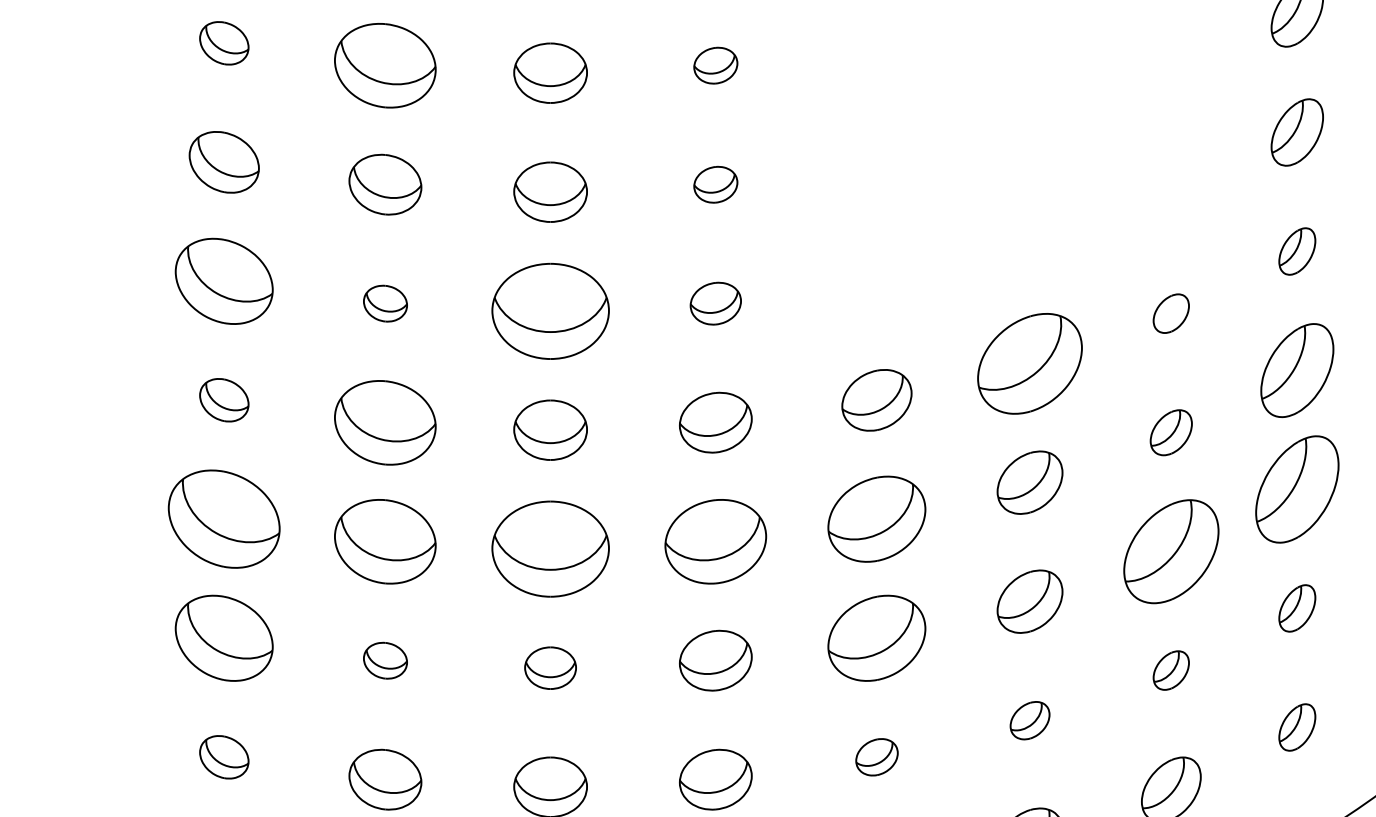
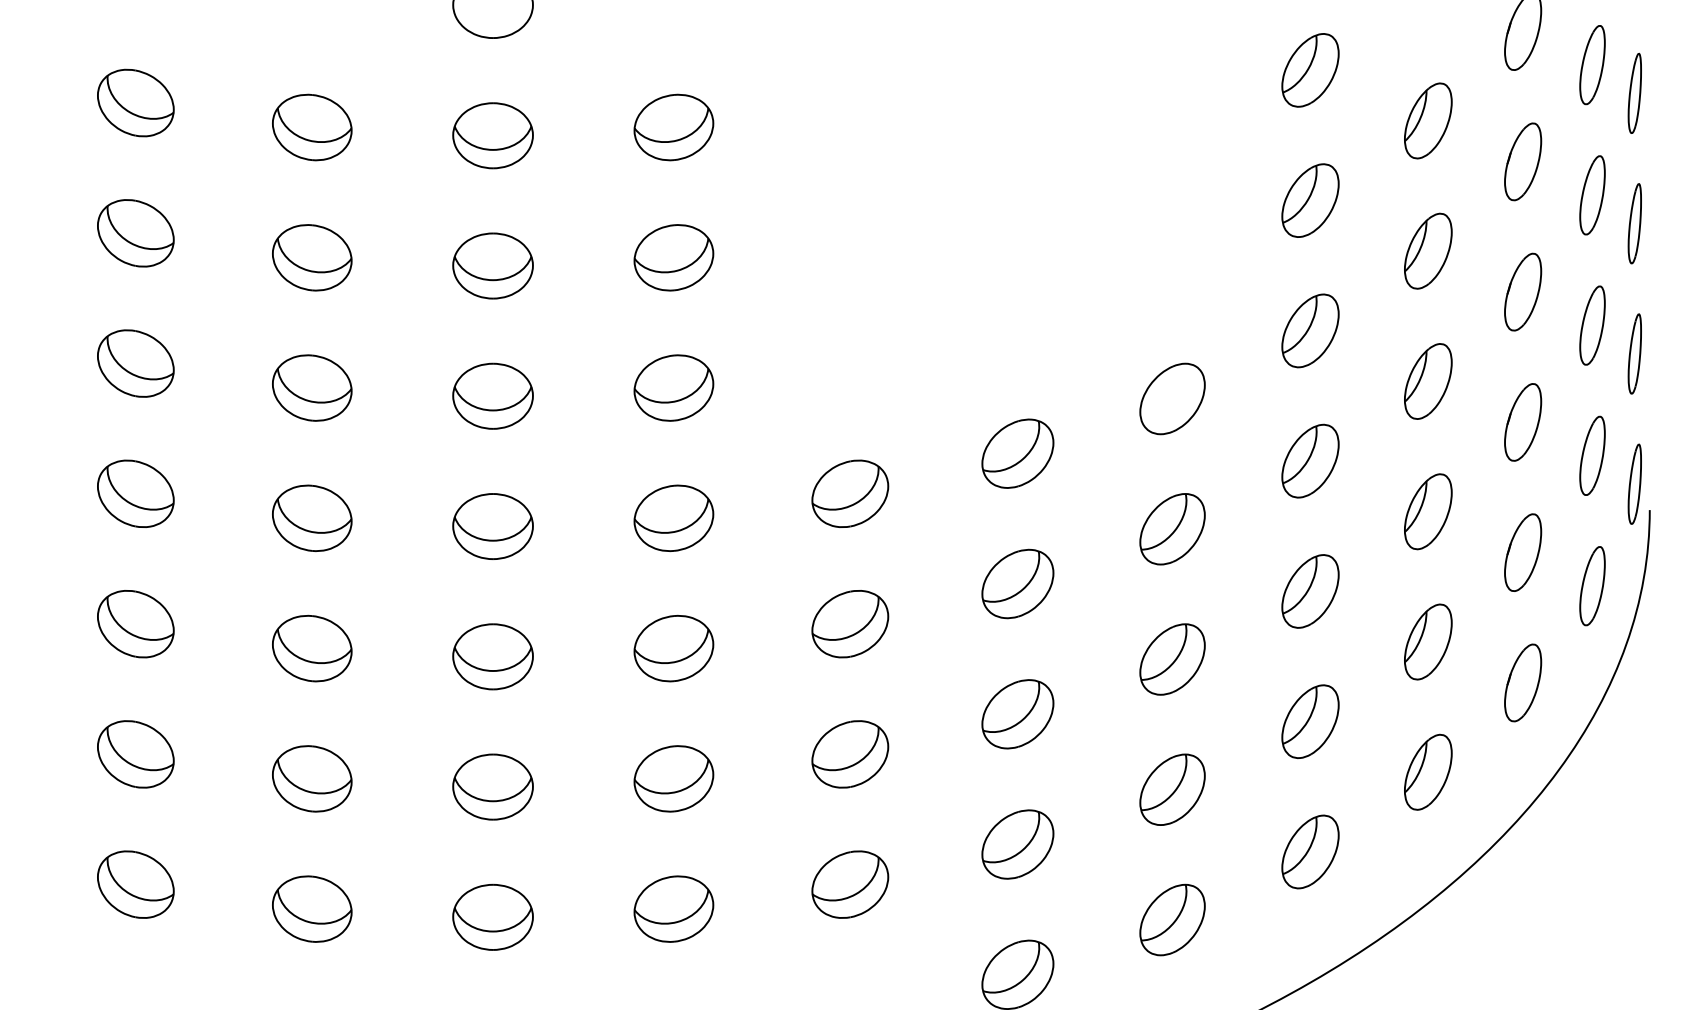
part: (223, 42) -> (135, 102), size x1.43
part: (385, 65) -> (312, 127), size x0.71
part: (715, 65) -> (673, 127), size x1.67
part: (715, 184) -> (673, 257), size x1.67
part: (1297, 251) -> (1310, 330), size x1.43
part: (223, 281) -> (135, 363), size x0.71
part: (385, 303) -> (312, 387), size x1.67
part: (715, 303) -> (673, 387), size x1.43
part: (550, 310) -> (492, 395), size x0.62
part: (1171, 313) -> (1172, 398), size x1.67
part: (1029, 363) -> (1017, 453), size x0.62
part: (1297, 369) -> (1310, 460), size x0.71
part: (223, 400) -> (135, 493), size x1.43
part: (385, 421) -> (312, 517), size x0.71
part: (1171, 432) -> (1172, 529), size x1.43
part: (1297, 489) -> (1310, 591), size x0.62
part: (223, 519) -> (135, 624), size x0.62
part: (877, 519) -> (850, 624), size x0.71
part: (385, 541) -> (312, 648), size x0.71
part: (715, 541) -> (673, 648), size x0.71
part: (550, 548) -> (492, 656), size x0.62
part: (1171, 551) -> (1172, 659), size x0.62
part: (1297, 608) -> (1310, 721), size x1.43
part: (223, 638) -> (135, 754), size x0.71
part: (877, 638) -> (850, 754), size x0.71
part: (385, 660) -> (312, 778), size x1.67
part: (550, 667) -> (492, 786), size x1.43
part: (1171, 670) -> (1172, 789), size x1.67
part: (1029, 720) -> (1017, 844), size x1.67
part: (1297, 727) -> (1310, 851), size x1.43
part: (223, 757) -> (135, 884), size x1.43
part: (877, 757) -> (850, 884), size x1.67

